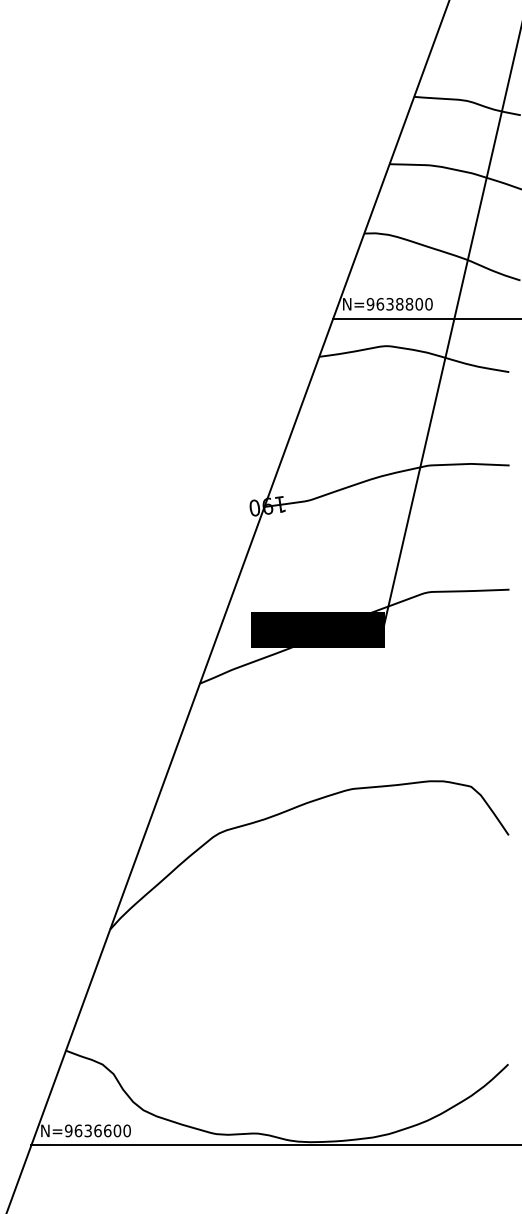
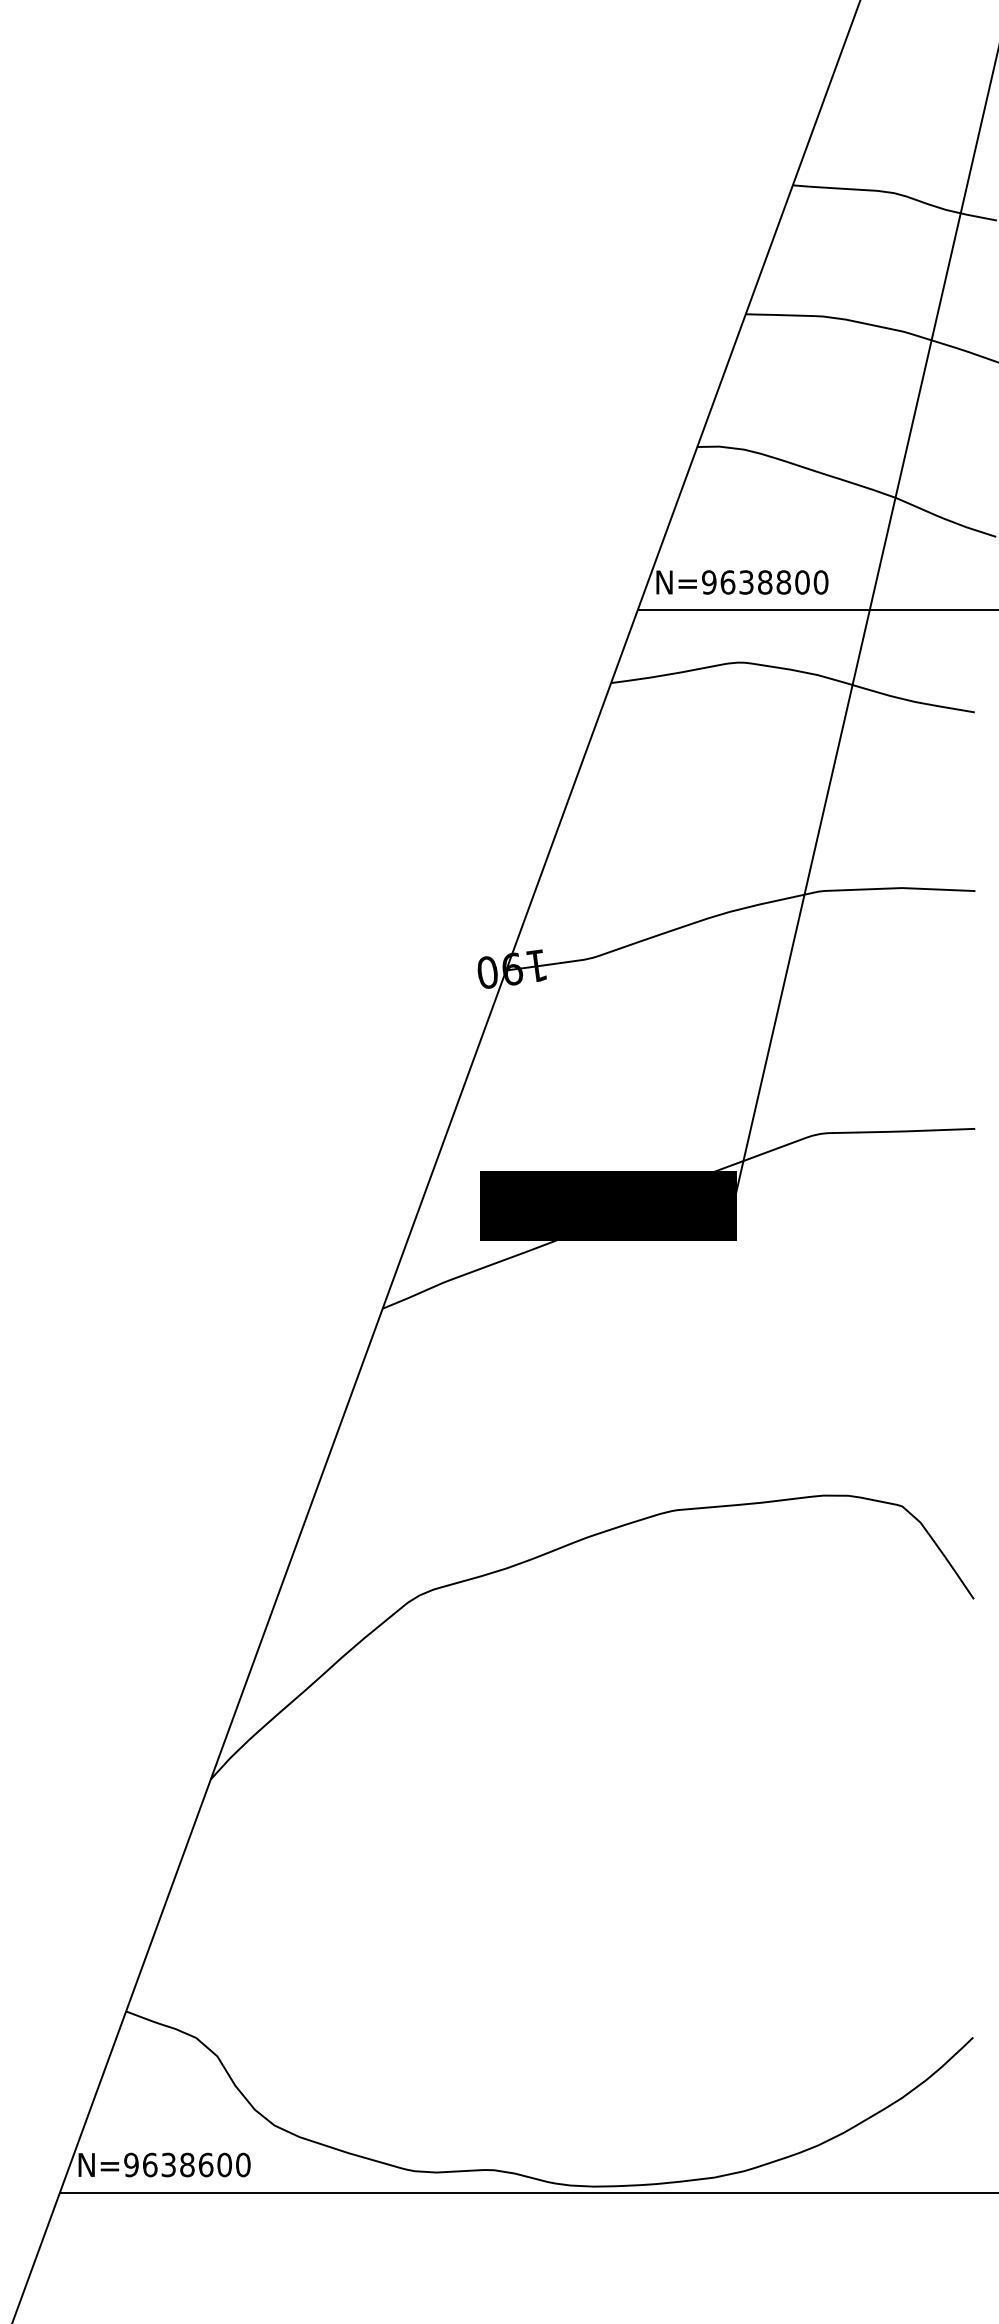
text: (97, 1130) -> (186, 2164), N=9636600 -> N=9638600

